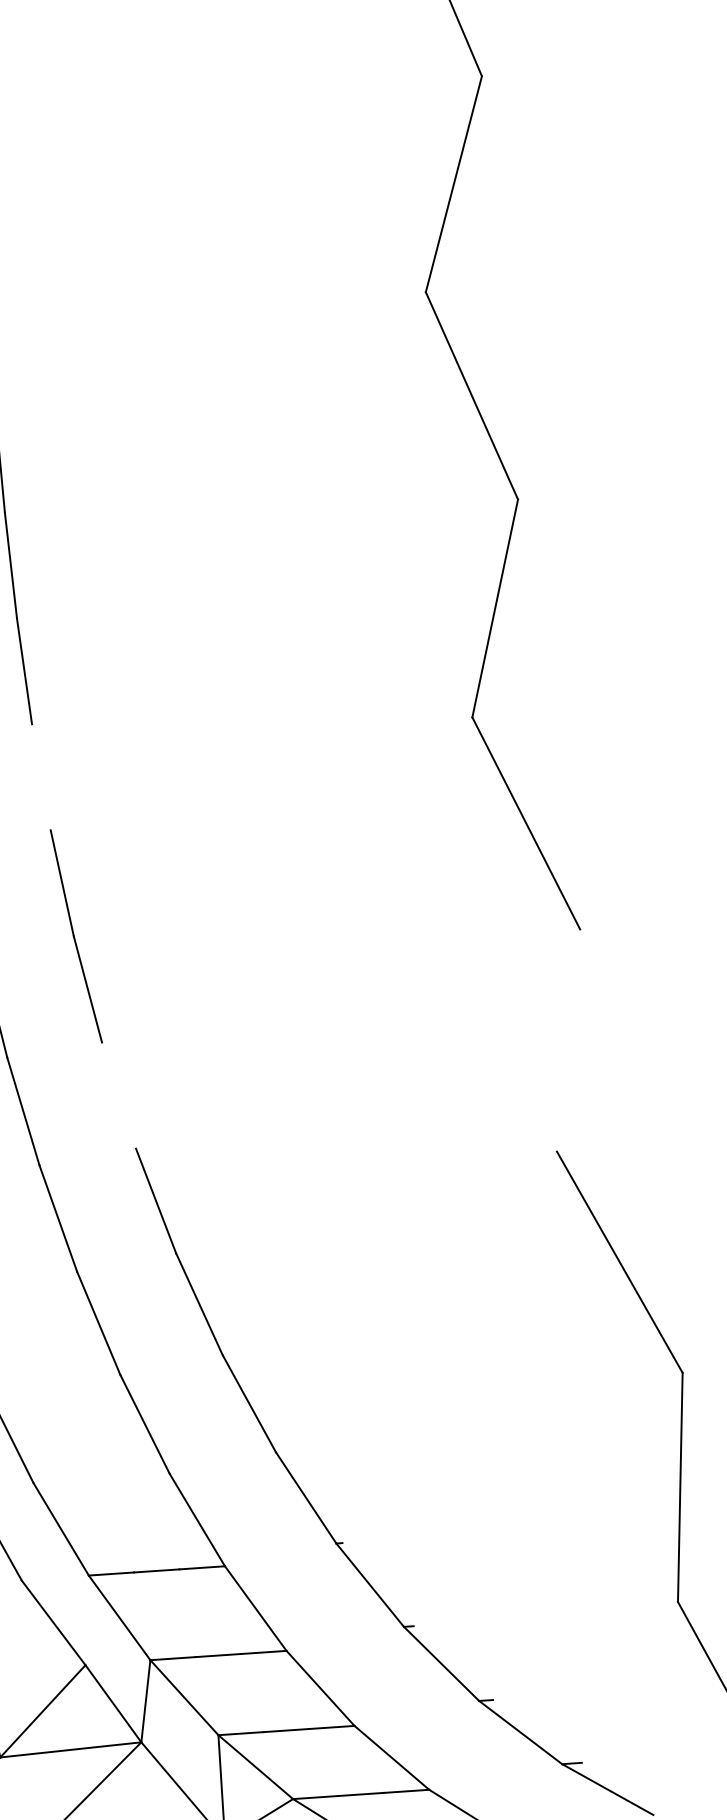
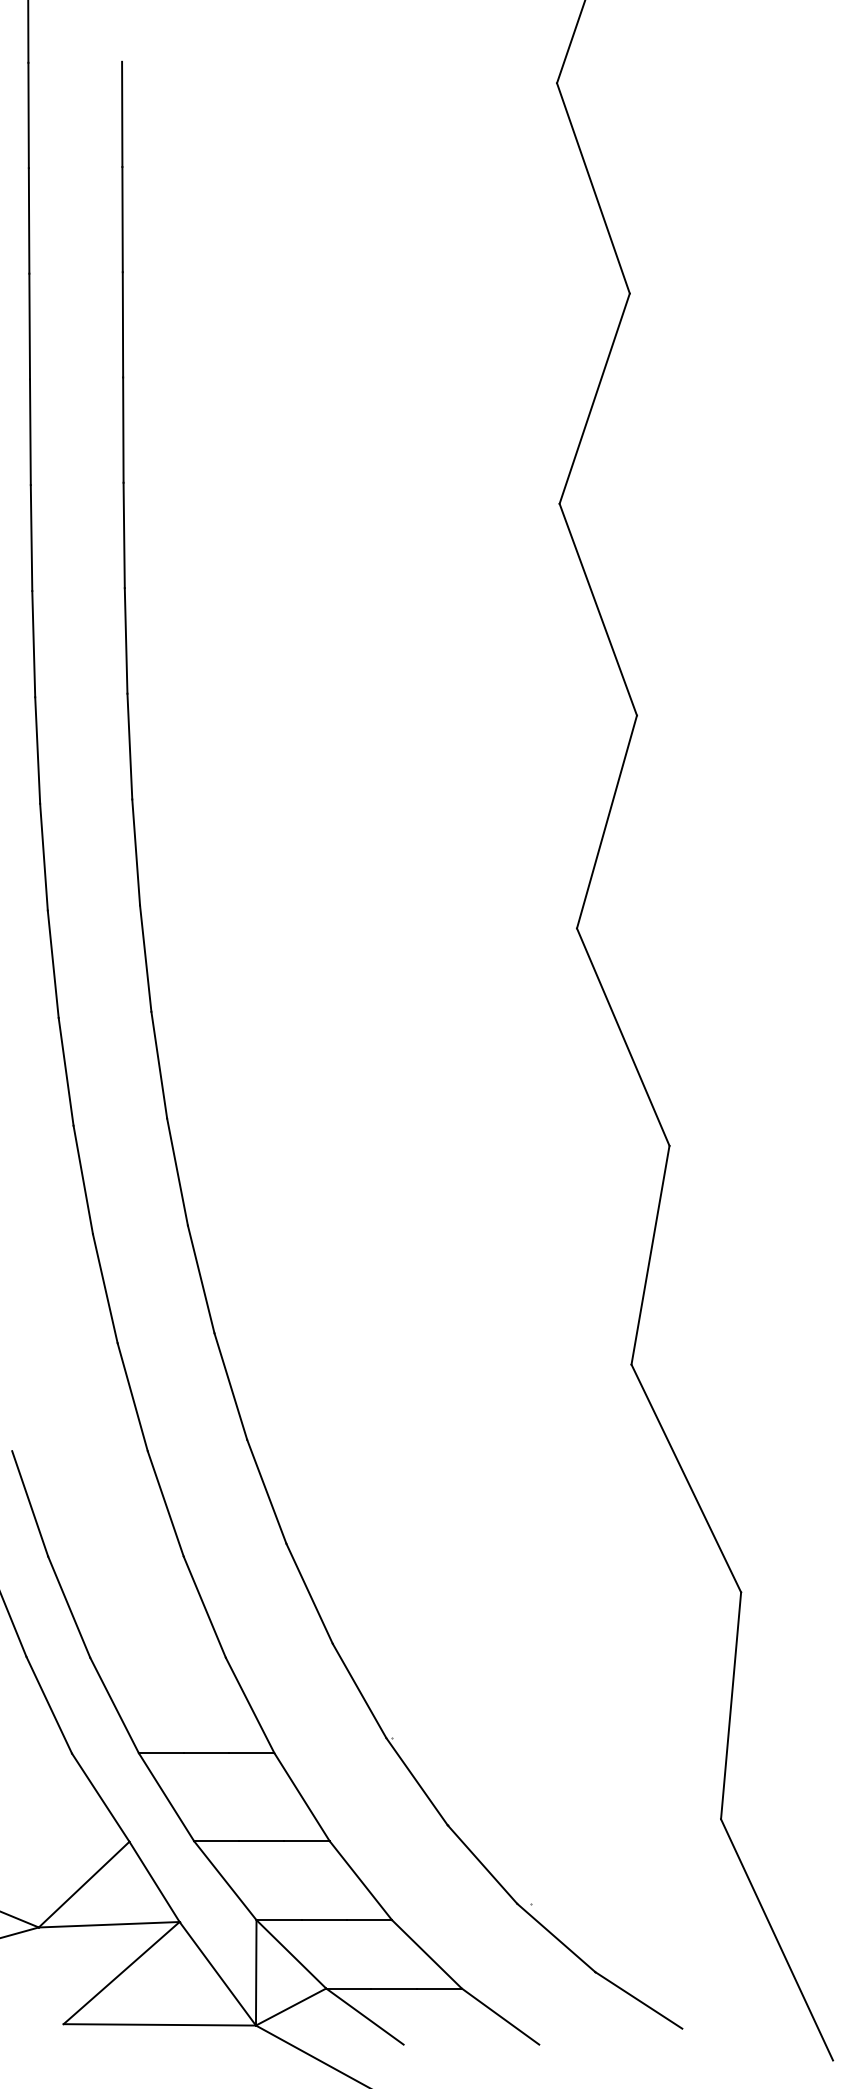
line: (41, 777) -> (145, 958), added
line: (568, 1039) -> (650, 1254), added
line: (118, 1095) -> (200, 1279), added

